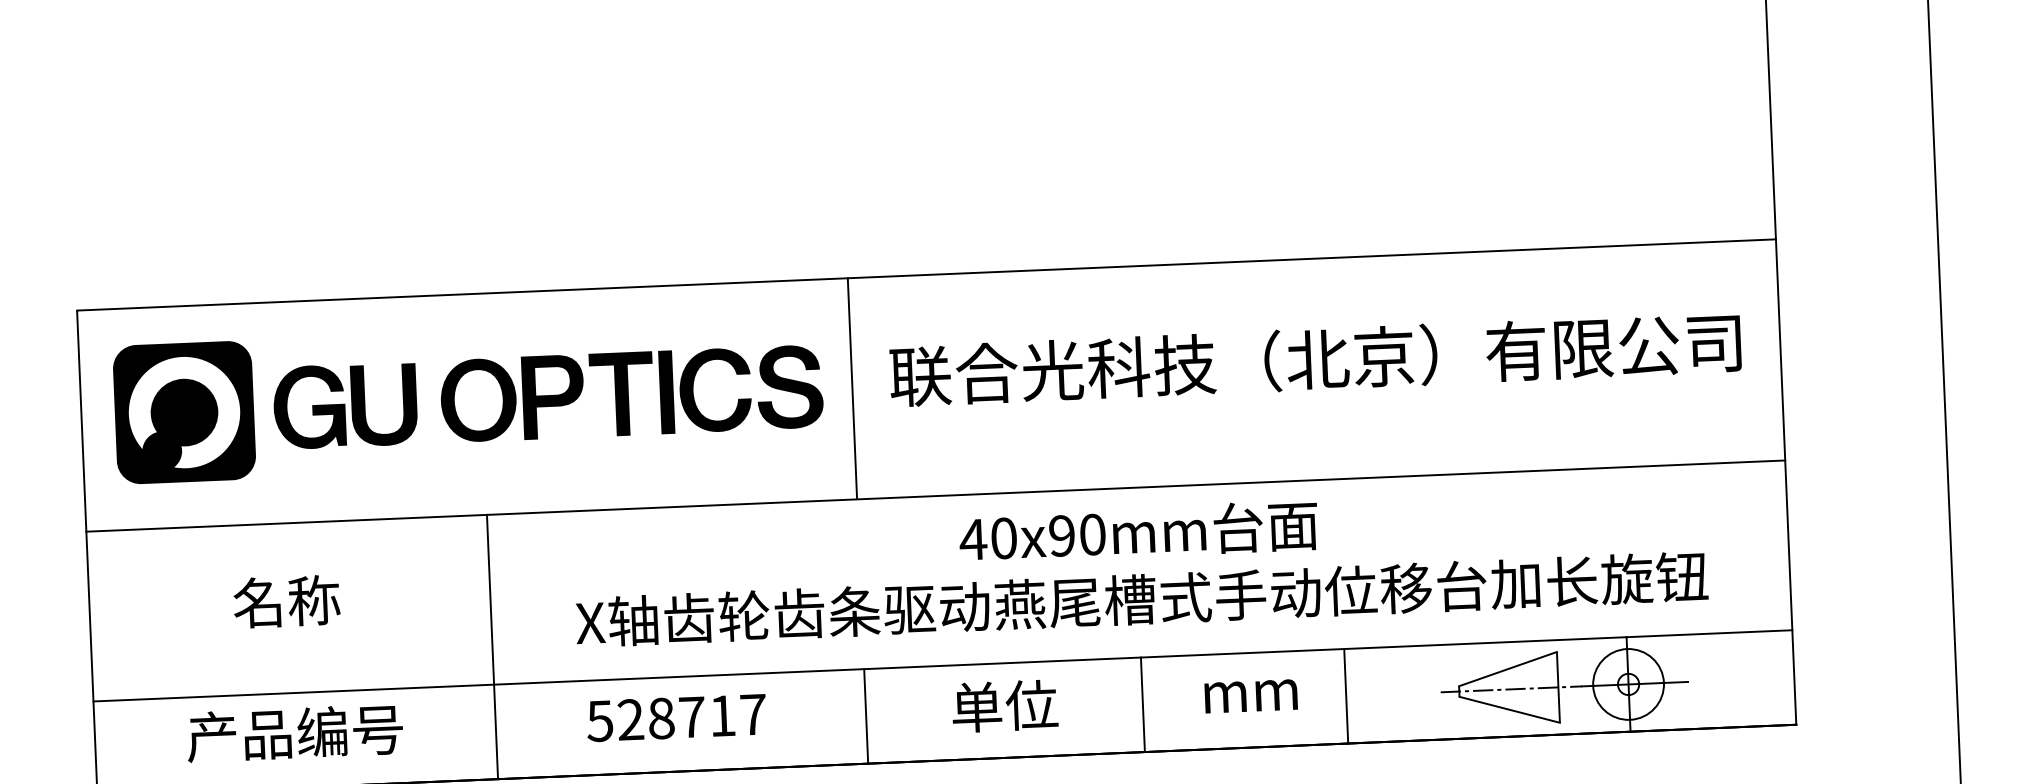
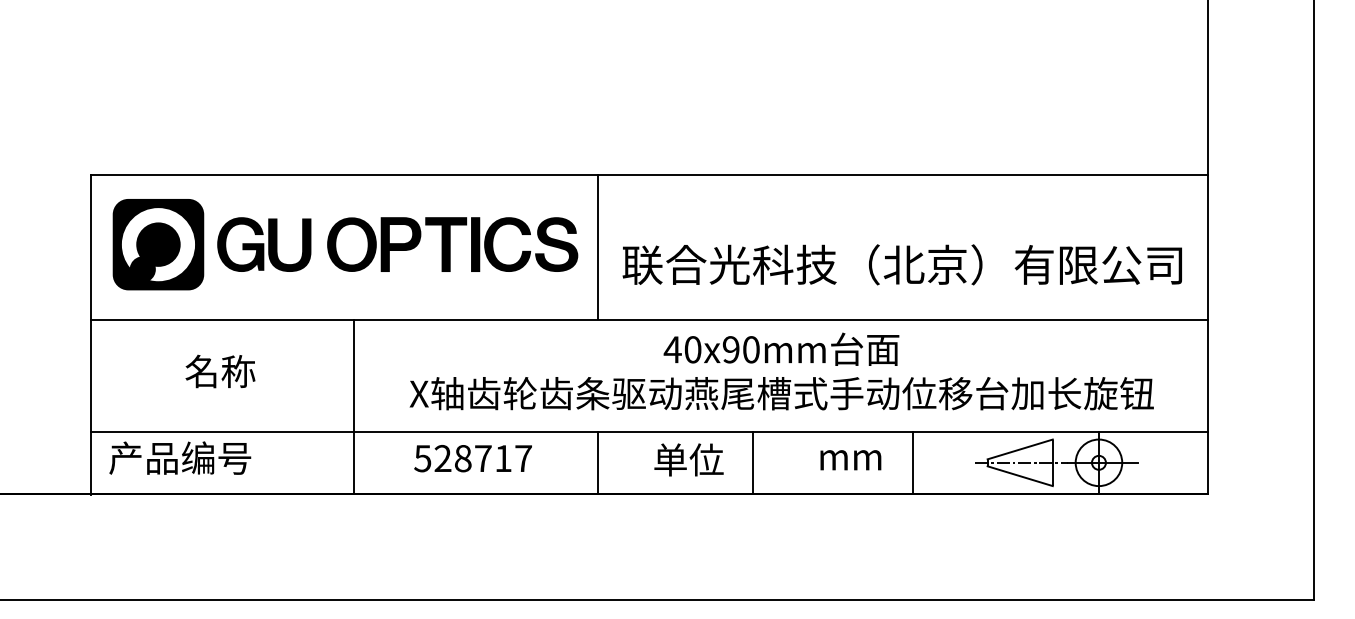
text: (1314, 358) -> (901, 264), moved
line: (1142, 704) -> (752, 462), moved
text: (295, 732) -> (180, 457), moved

